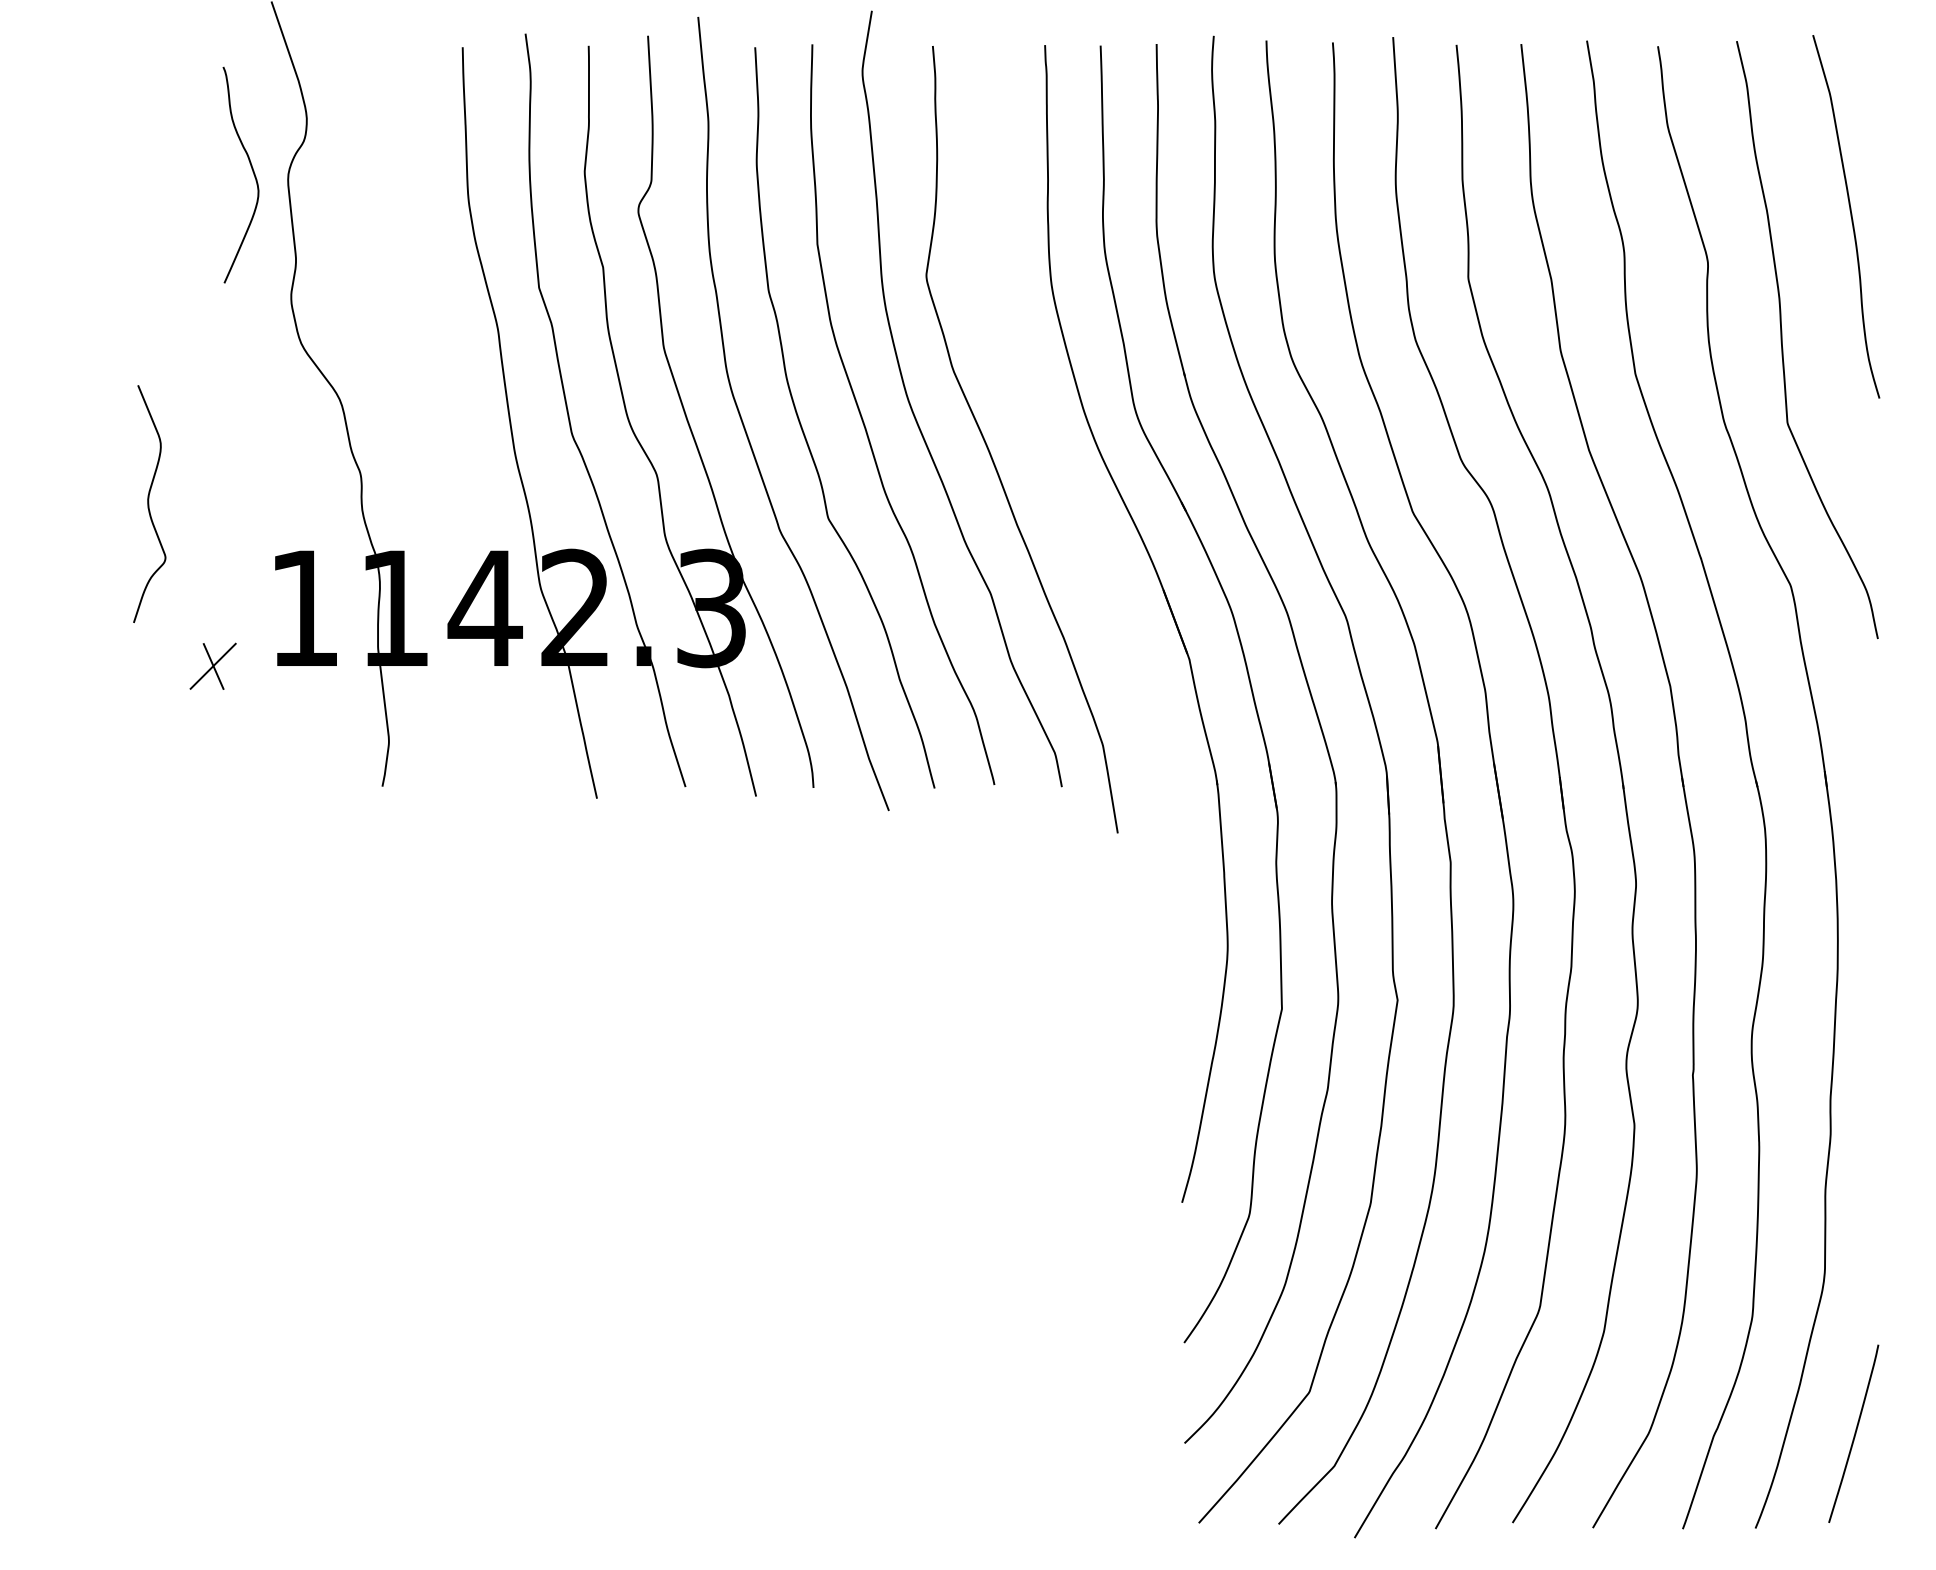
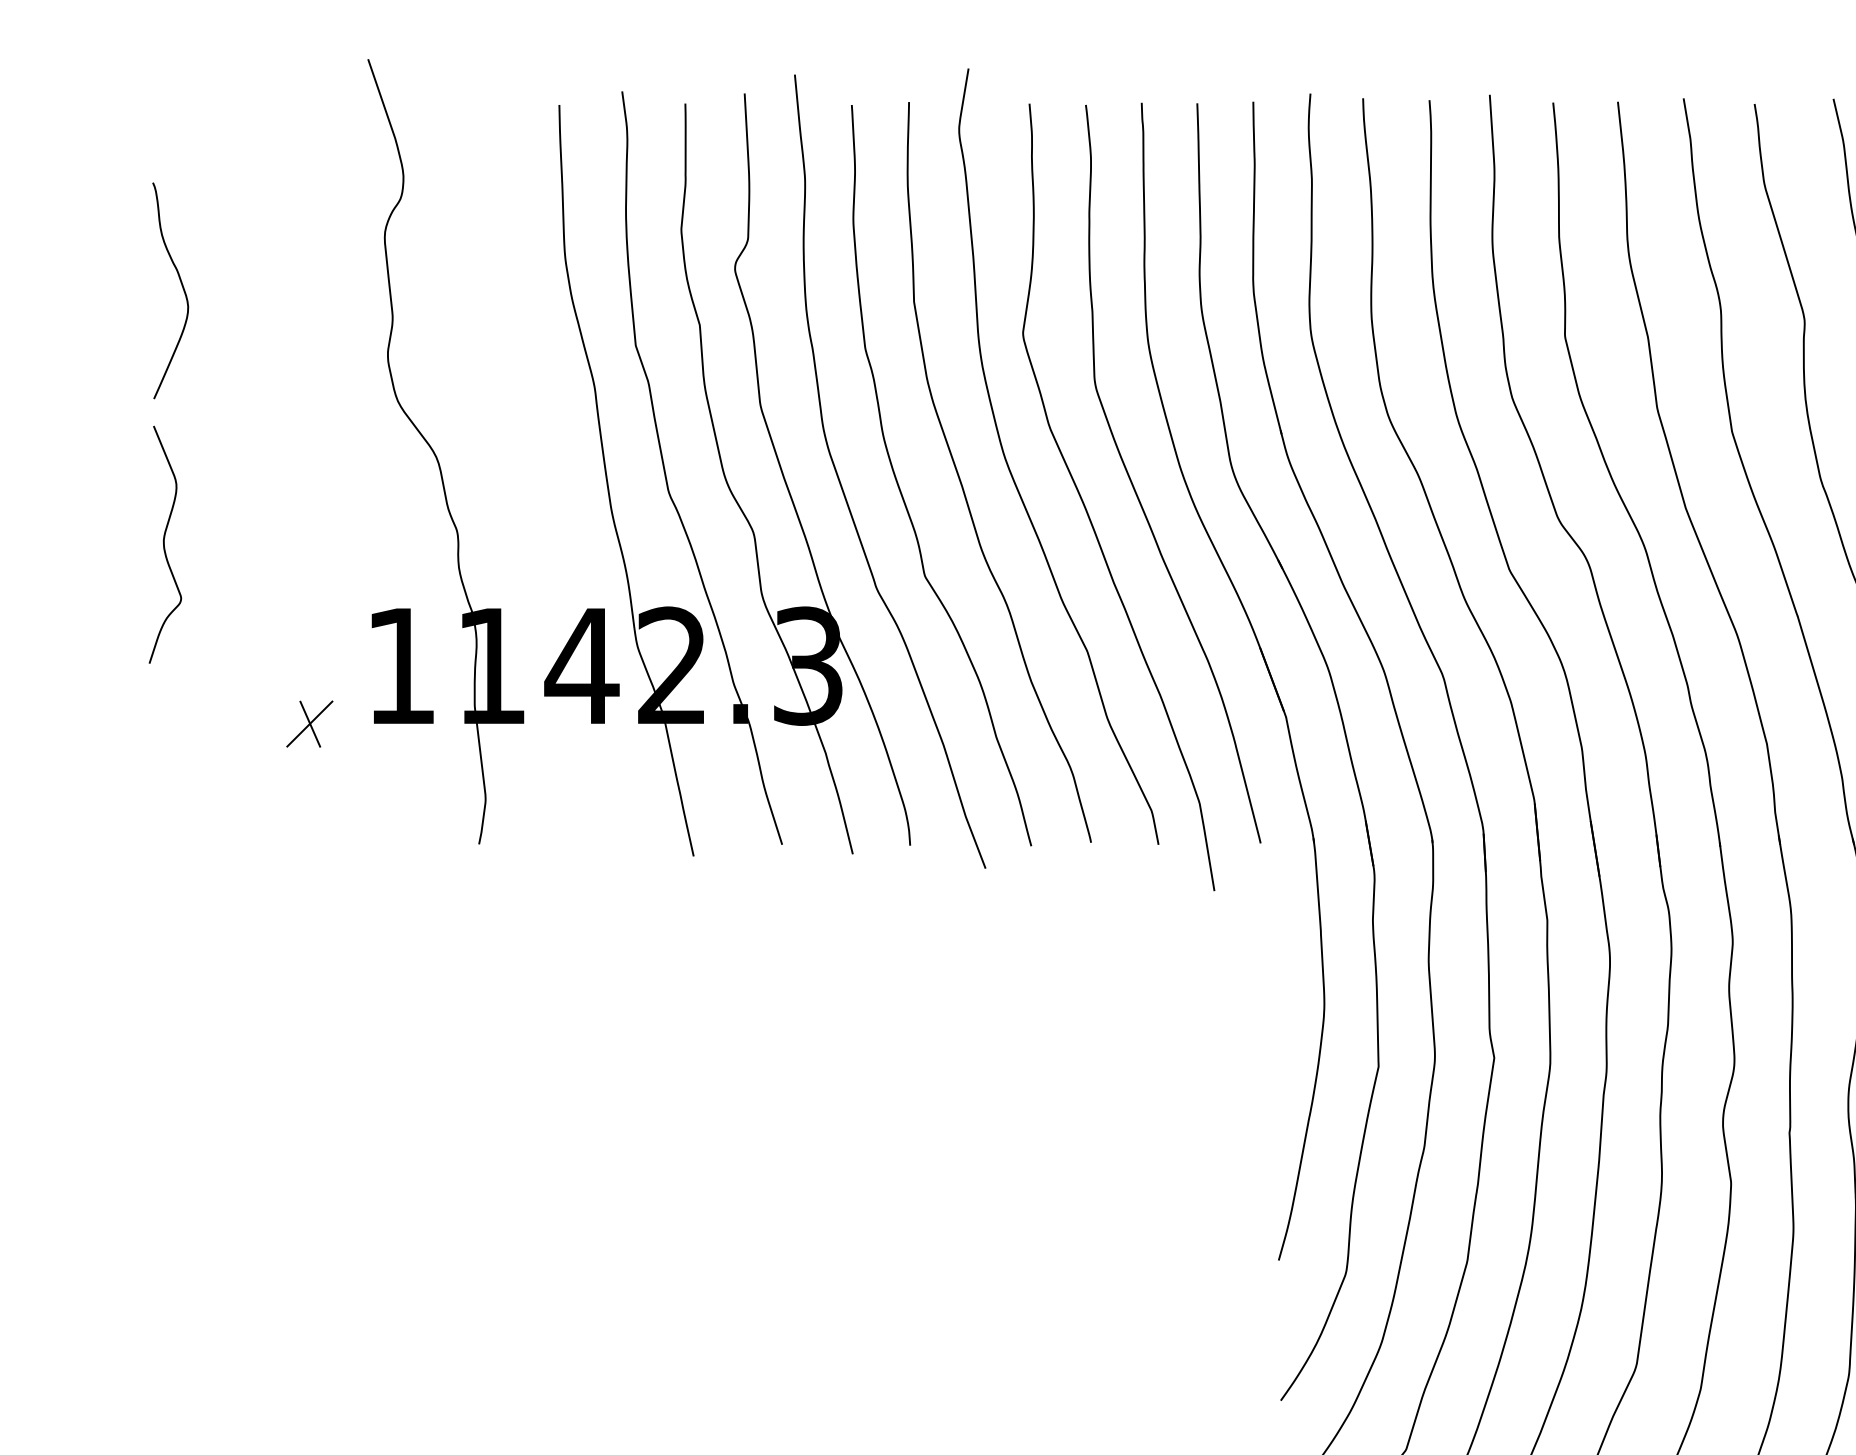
curve: (252, 172) -> (182, 288), moved
curve: (1039, 432) -> (1136, 490), added
curve: (149, 503) -> (165, 544), moved

